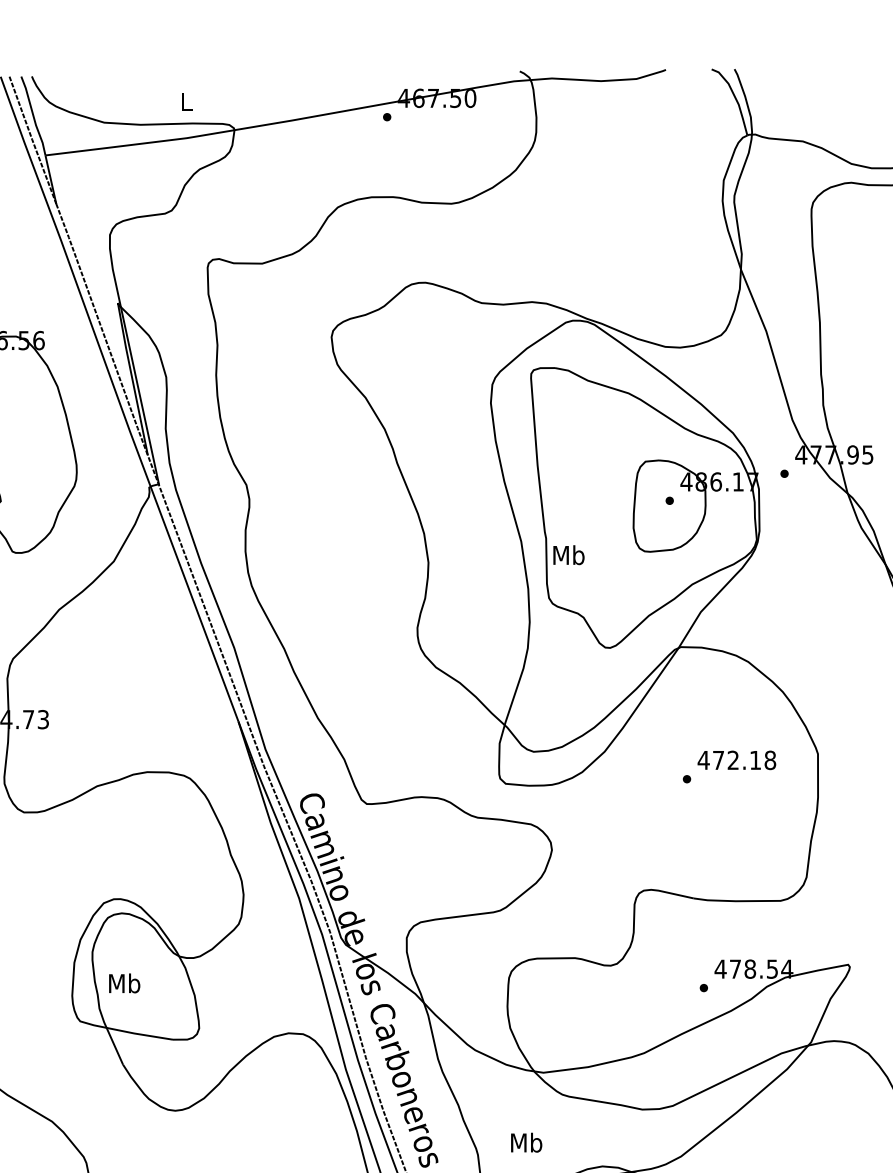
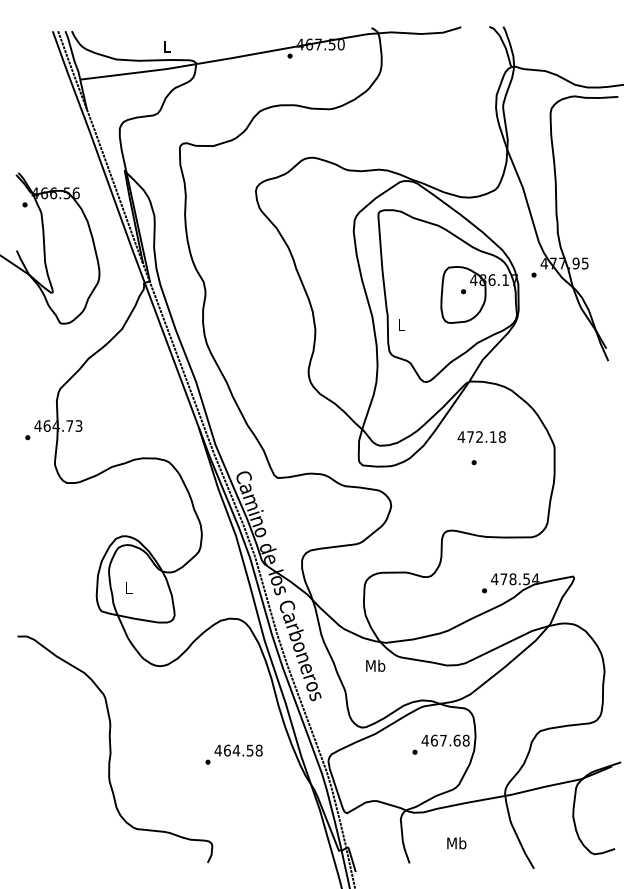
text: (568, 555) -> (401, 325), Mb -> L
text: (736, 759) -> (481, 436), moved
text: (124, 984) -> (128, 588), Mb -> L
text: (526, 1142) -> (375, 665), moved

